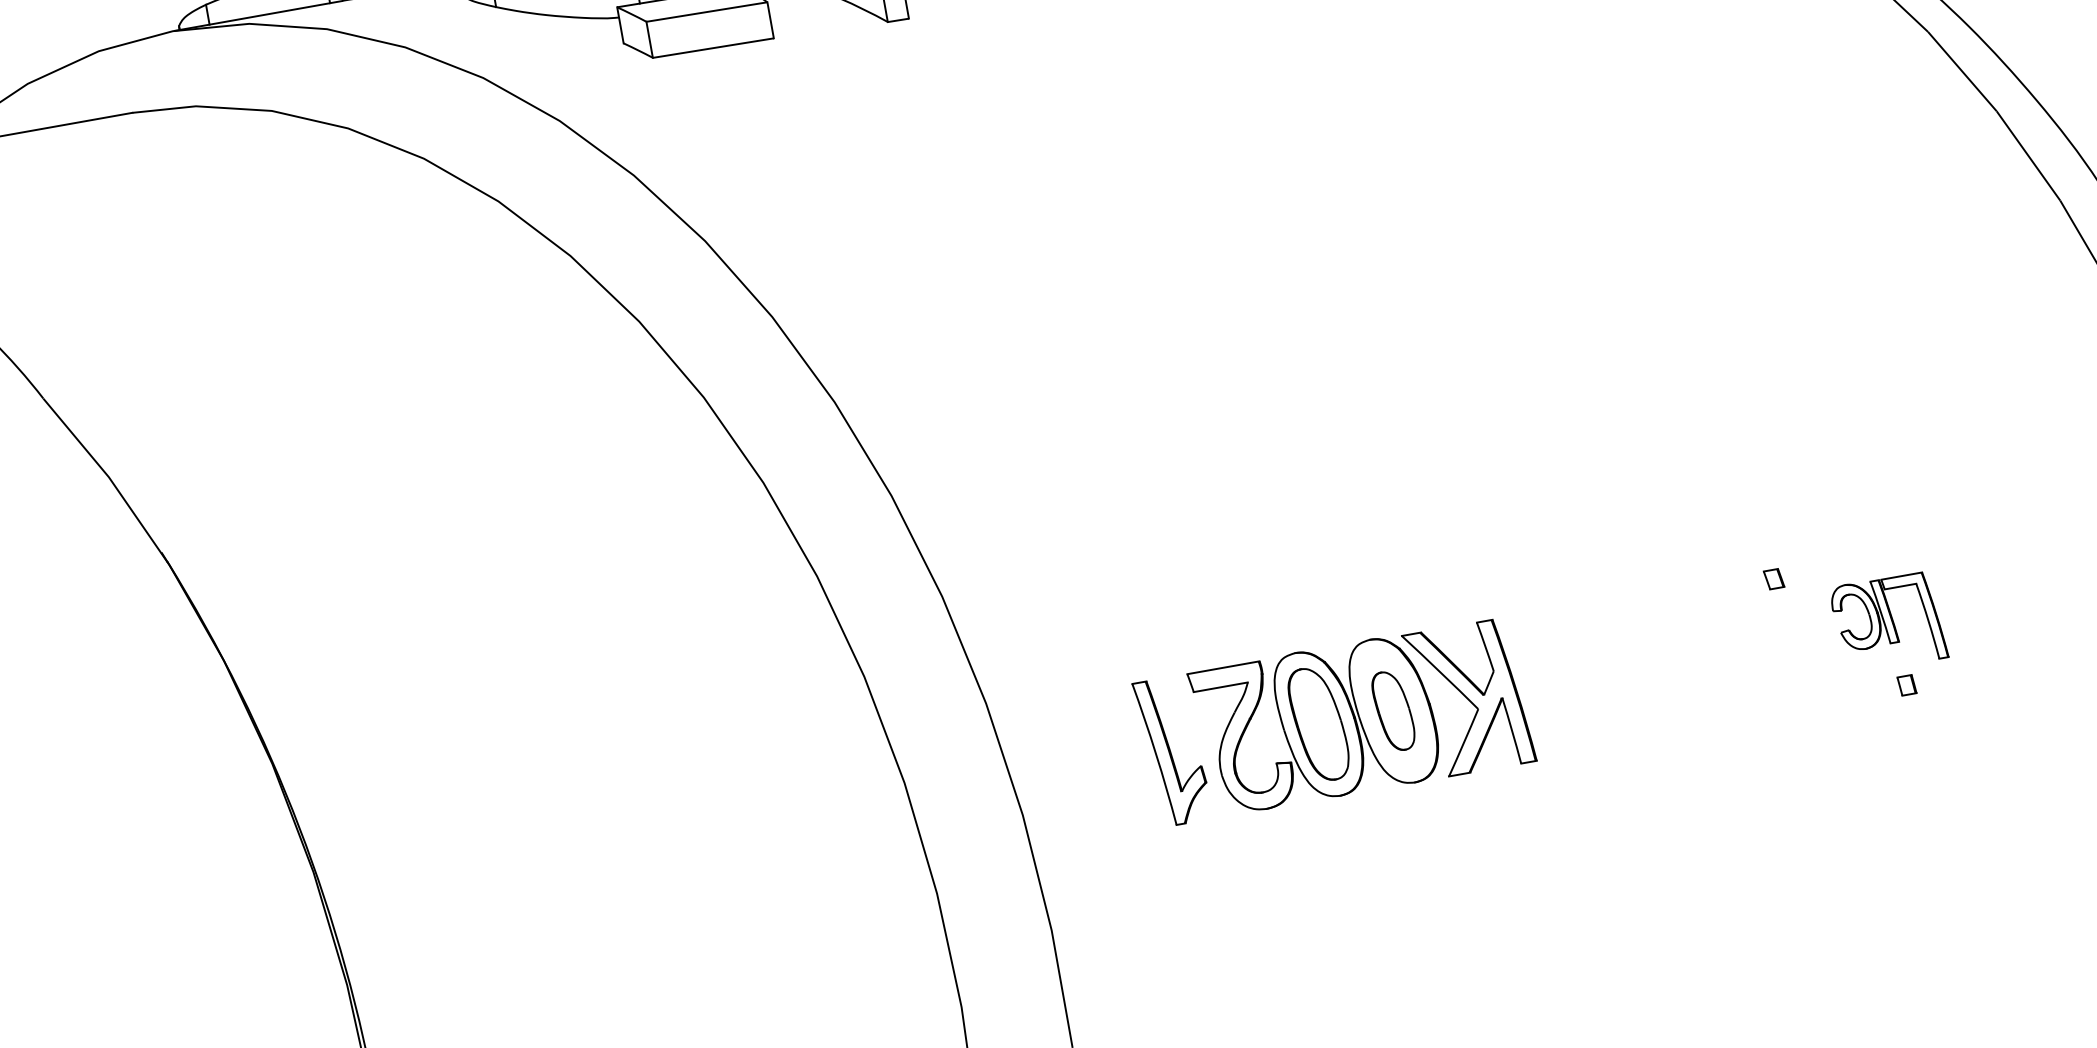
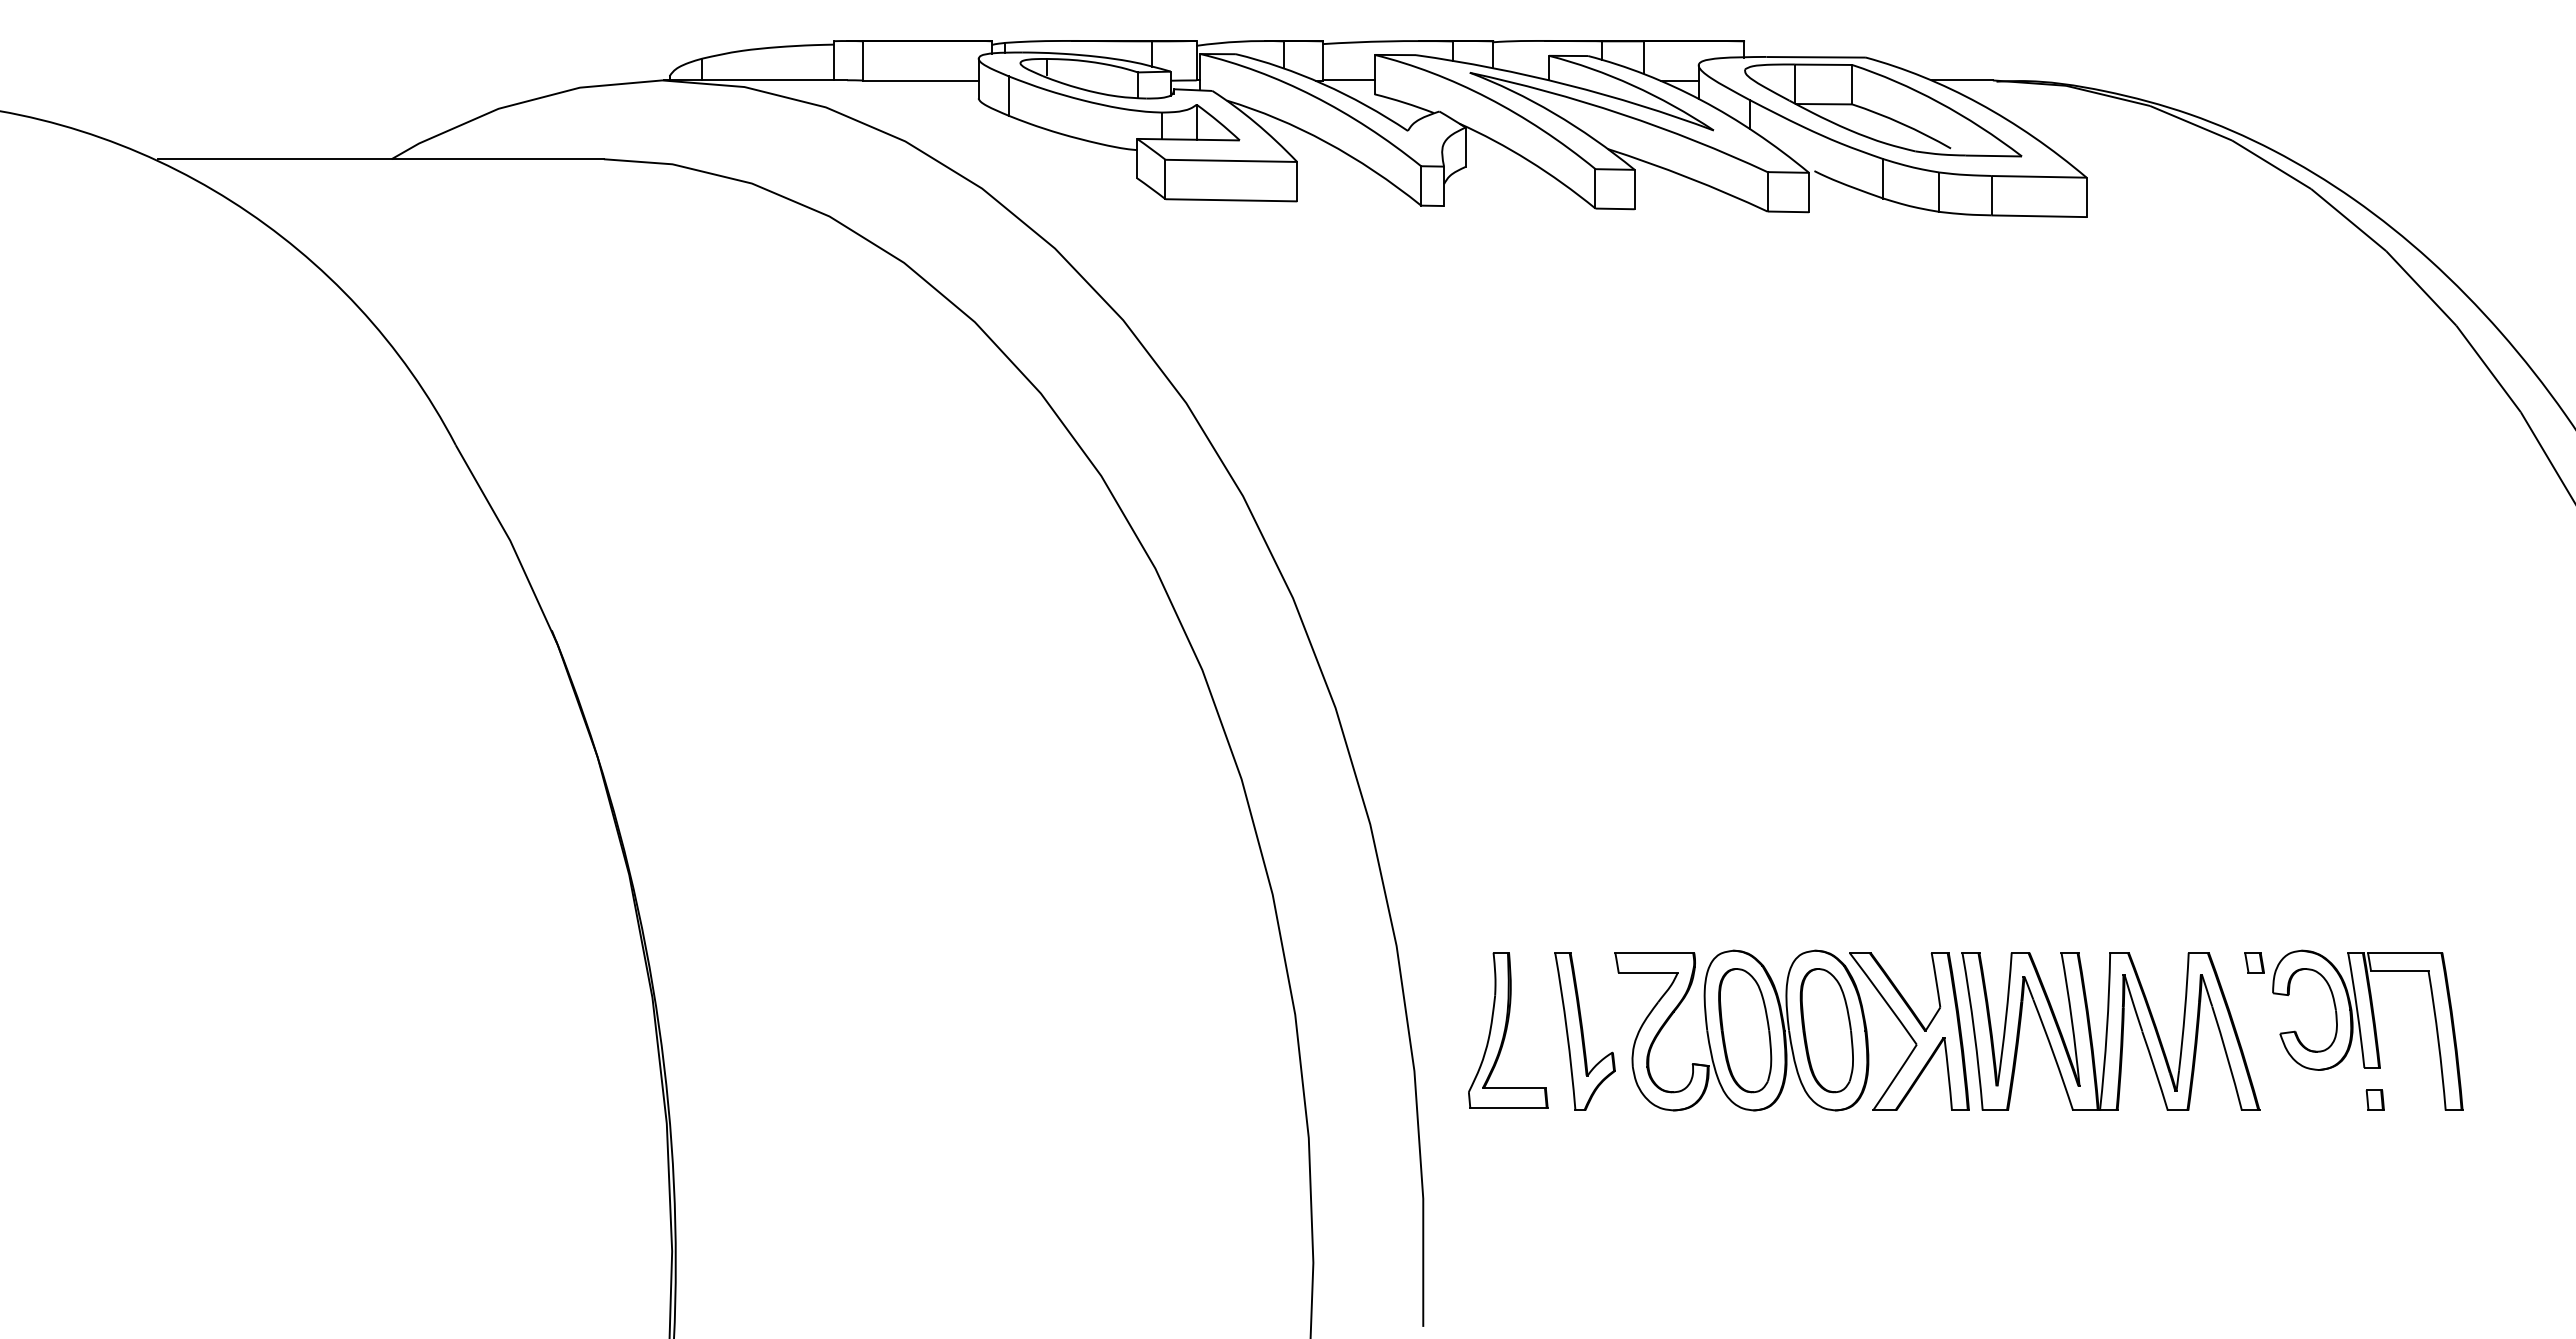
part: (1888, 621) -> (2367, 1029), size x1.67
part: (1653, 665) -> (2110, 1031), added
part: (1393, 710) -> (1826, 1030), size x1.43
part: (1102, 762) -> (1508, 1030), added

